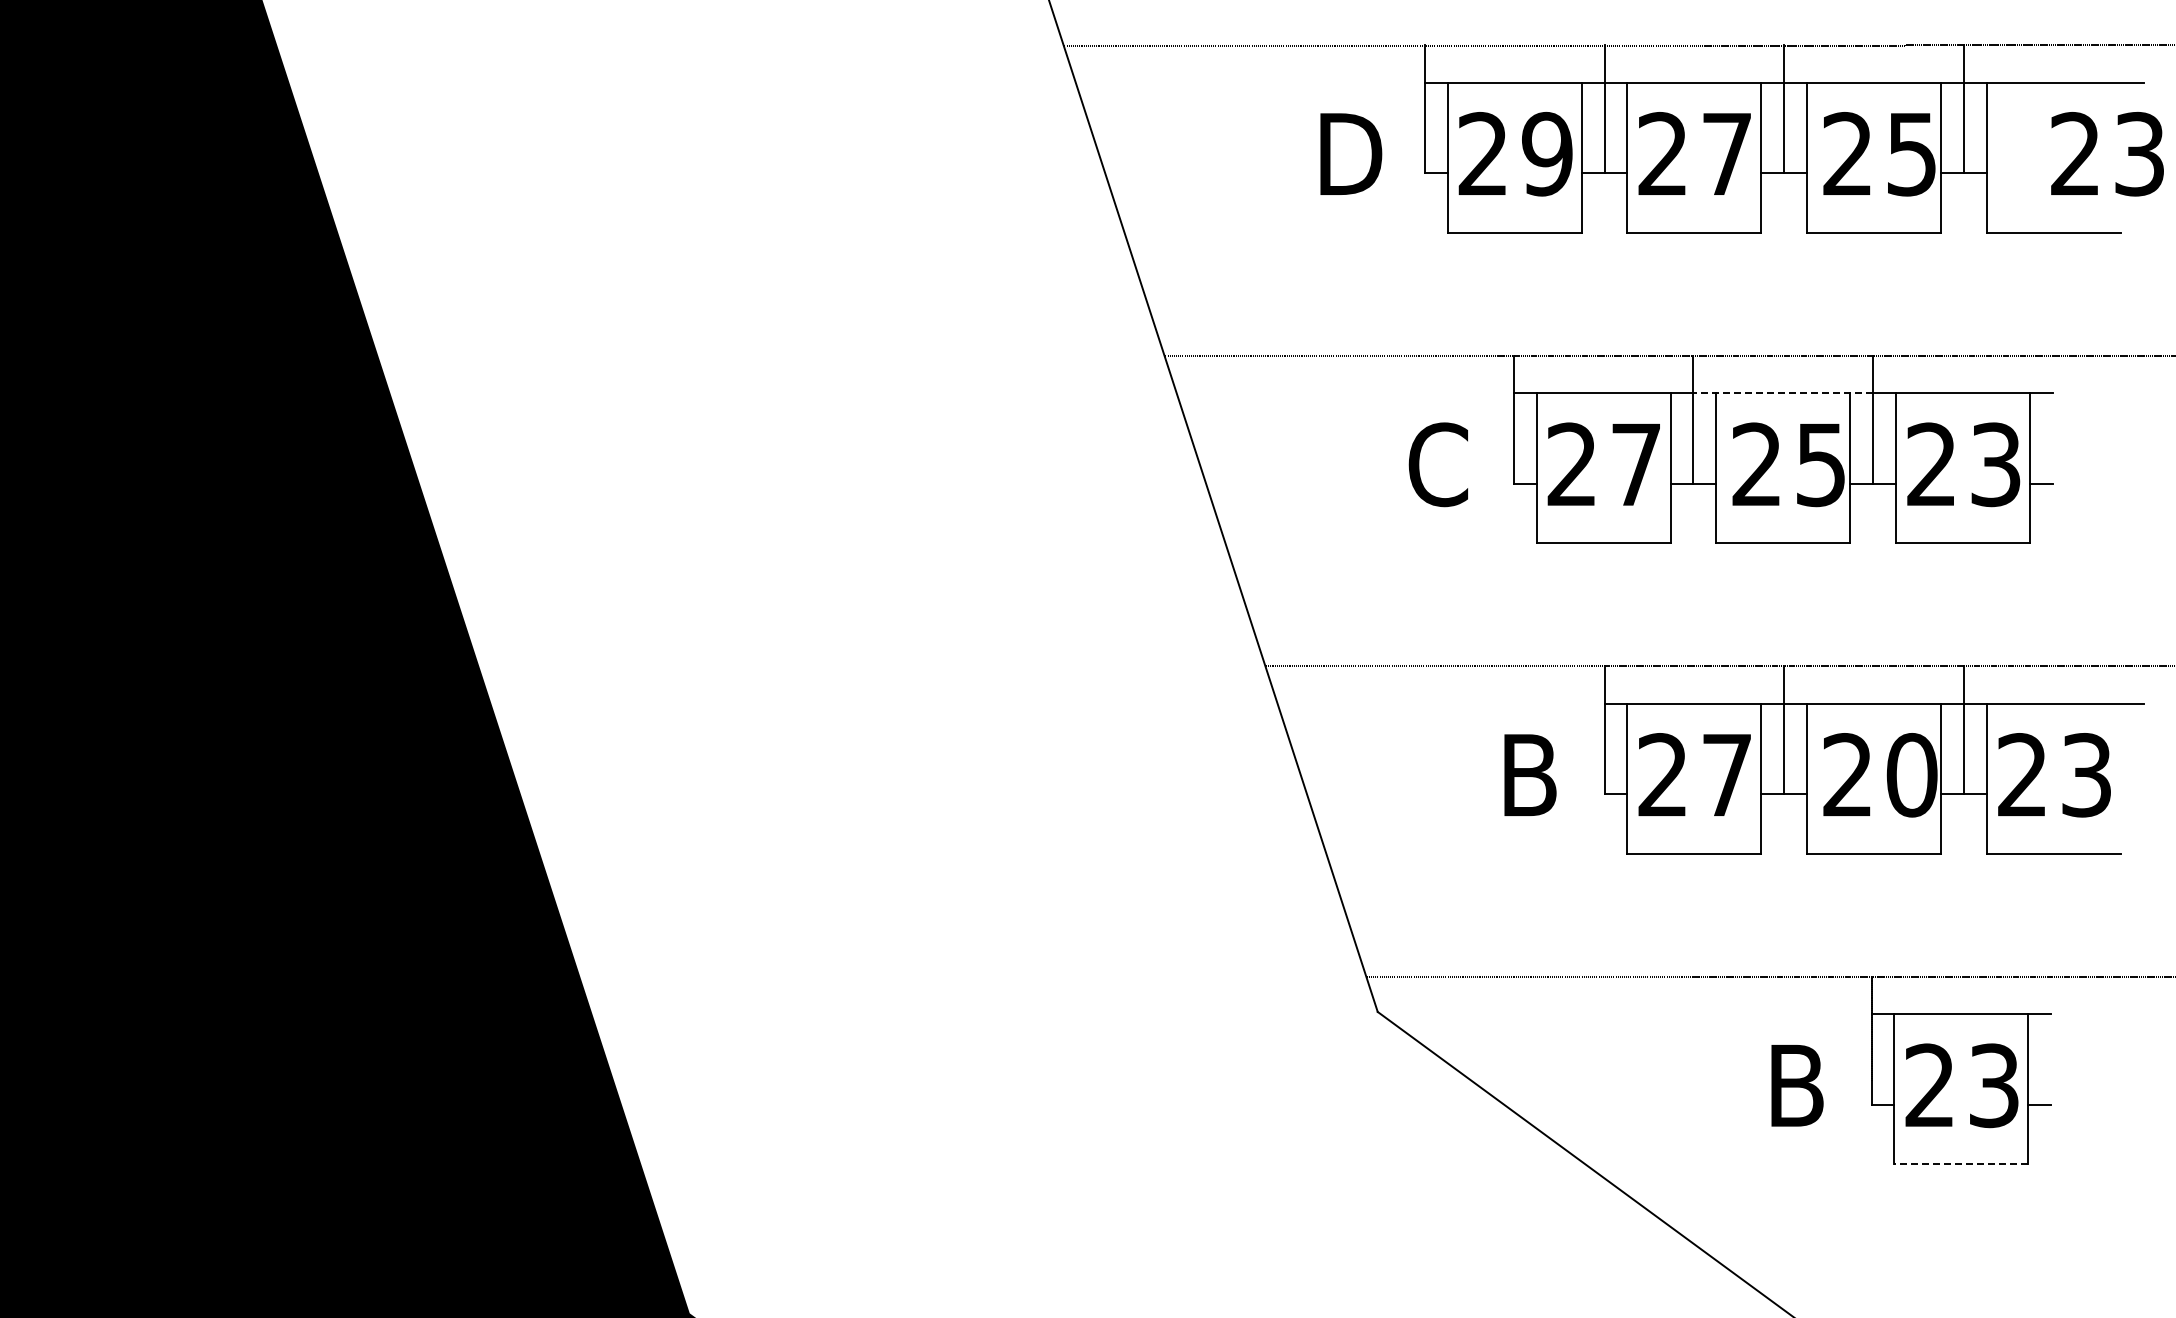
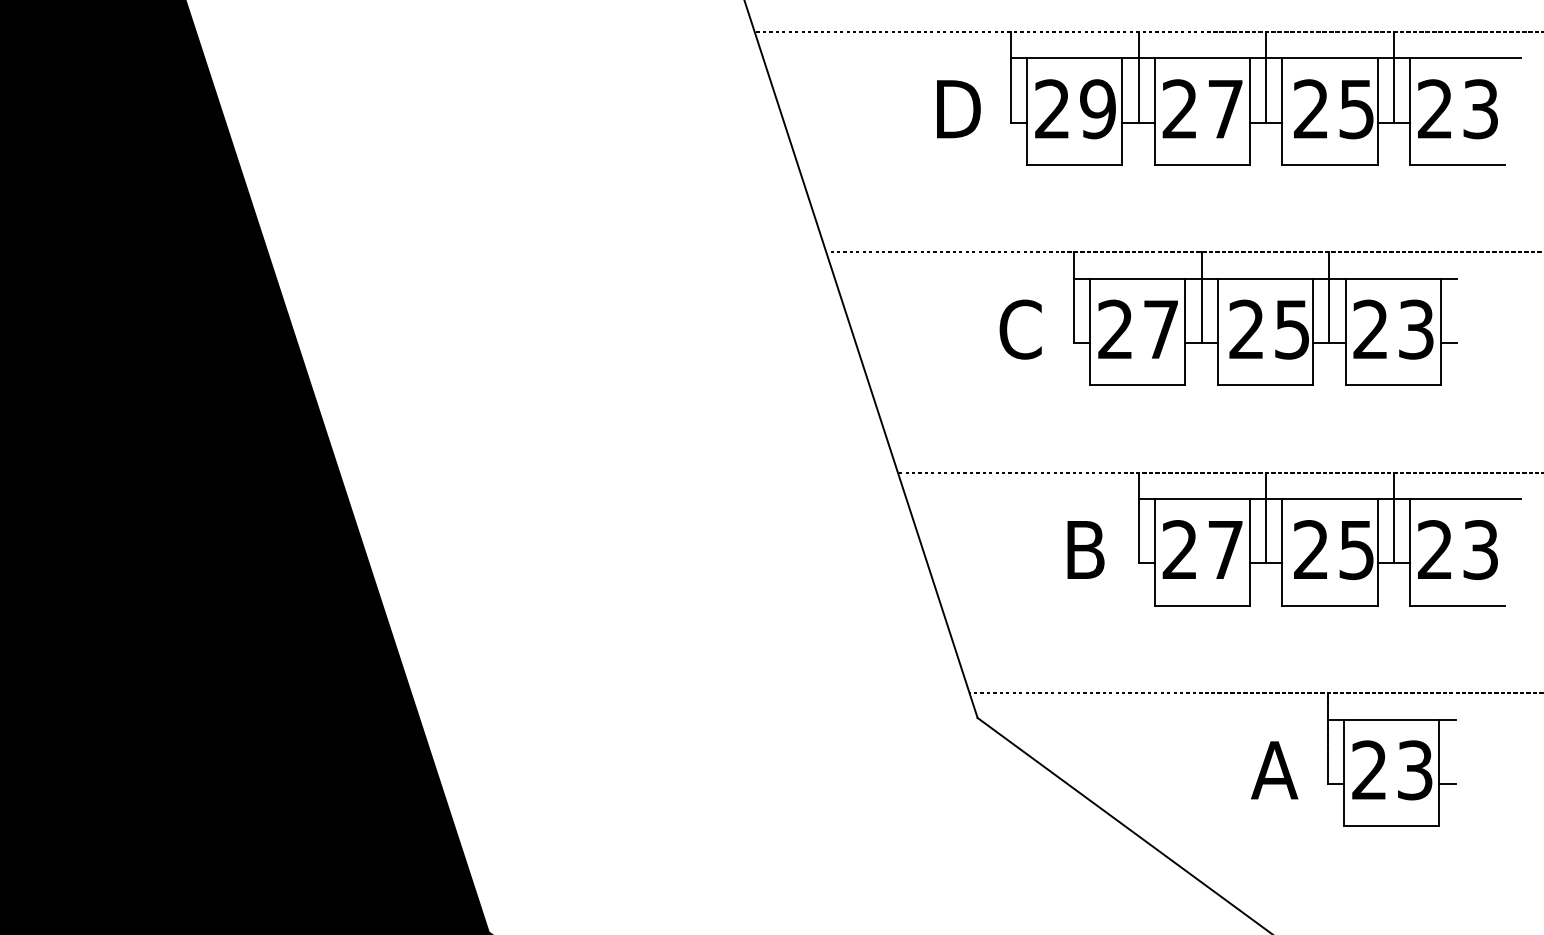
text: (2107, 154) -> (1457, 109), moved
line: (1783, 393) -> (1265, 279), dashed -> solid
text: (1911, 775) -> (1356, 550), 20 -> 25
text: (1795, 1085) -> (1274, 770), B -> A
line: (1960, 1164) -> (1391, 826), dashed -> solid

